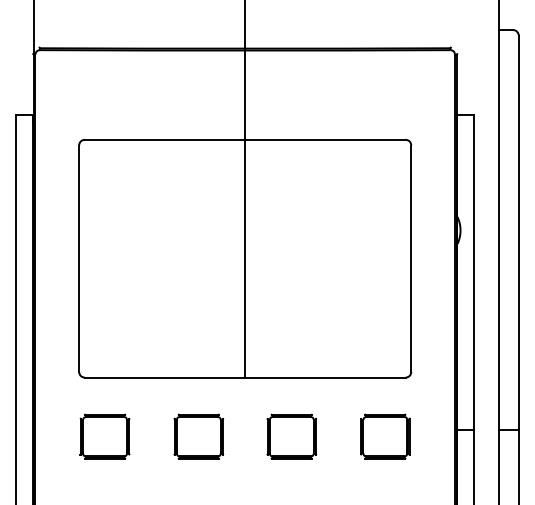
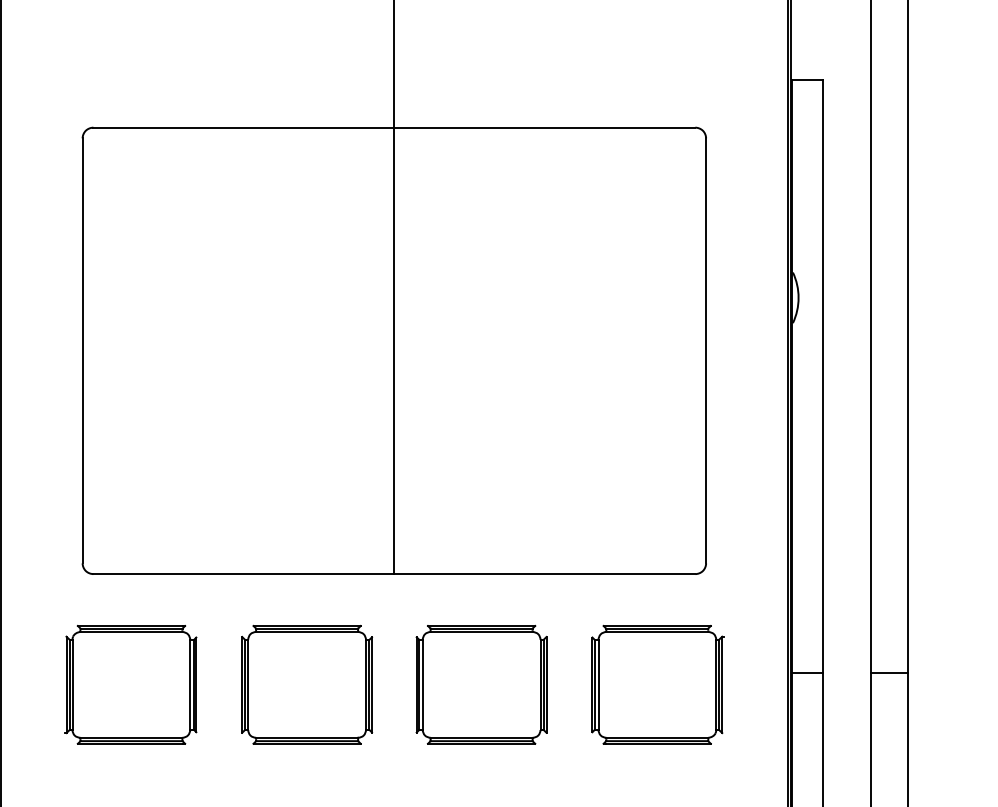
part: (104, 436) -> (130, 684), size x1.43
part: (198, 436) -> (306, 684), size x1.43
part: (291, 436) -> (481, 684), size x1.43
part: (385, 436) -> (657, 684), size x1.43

